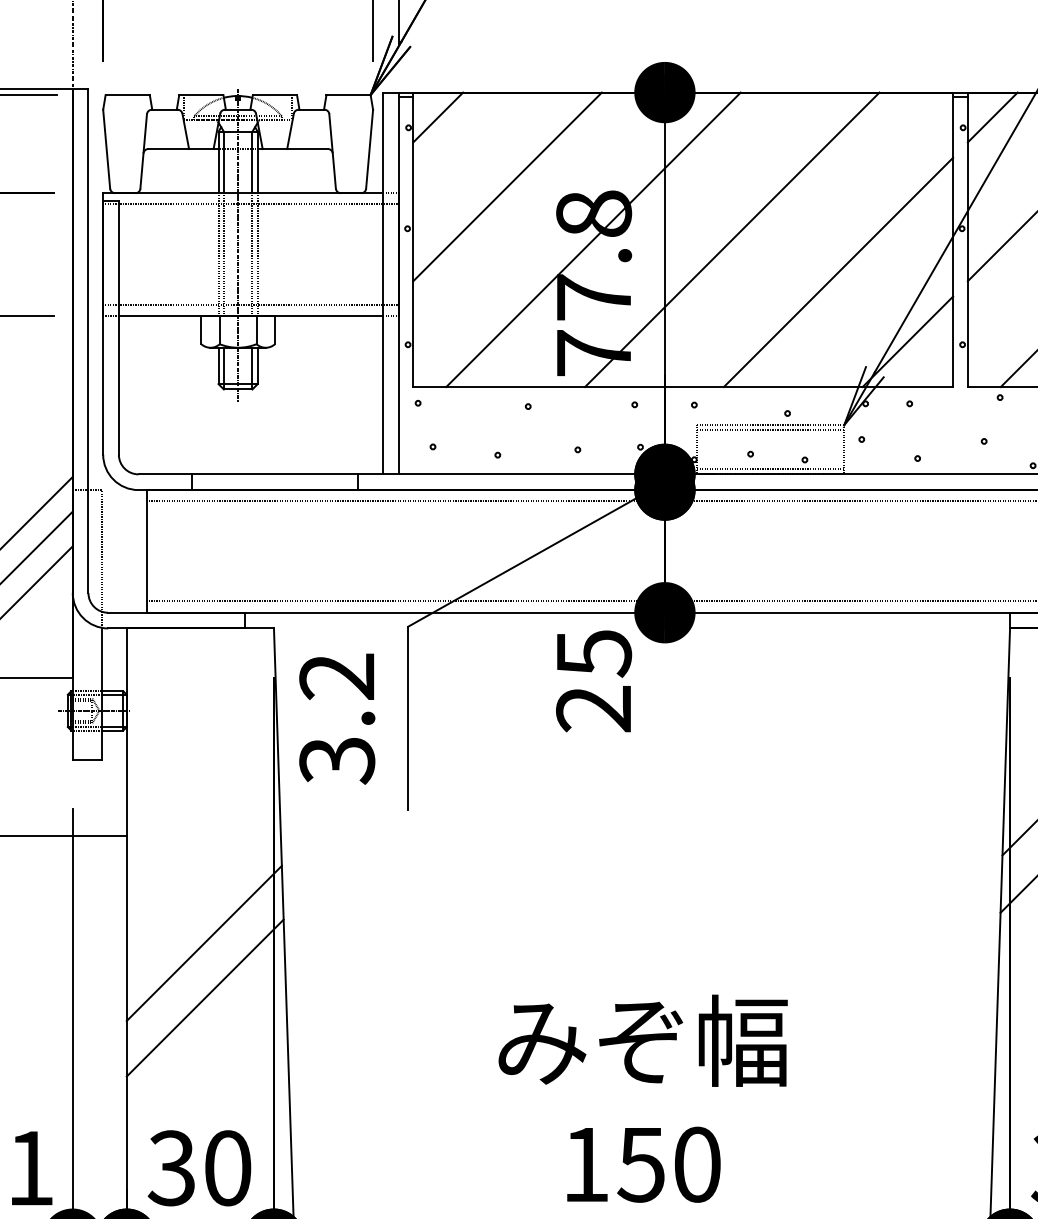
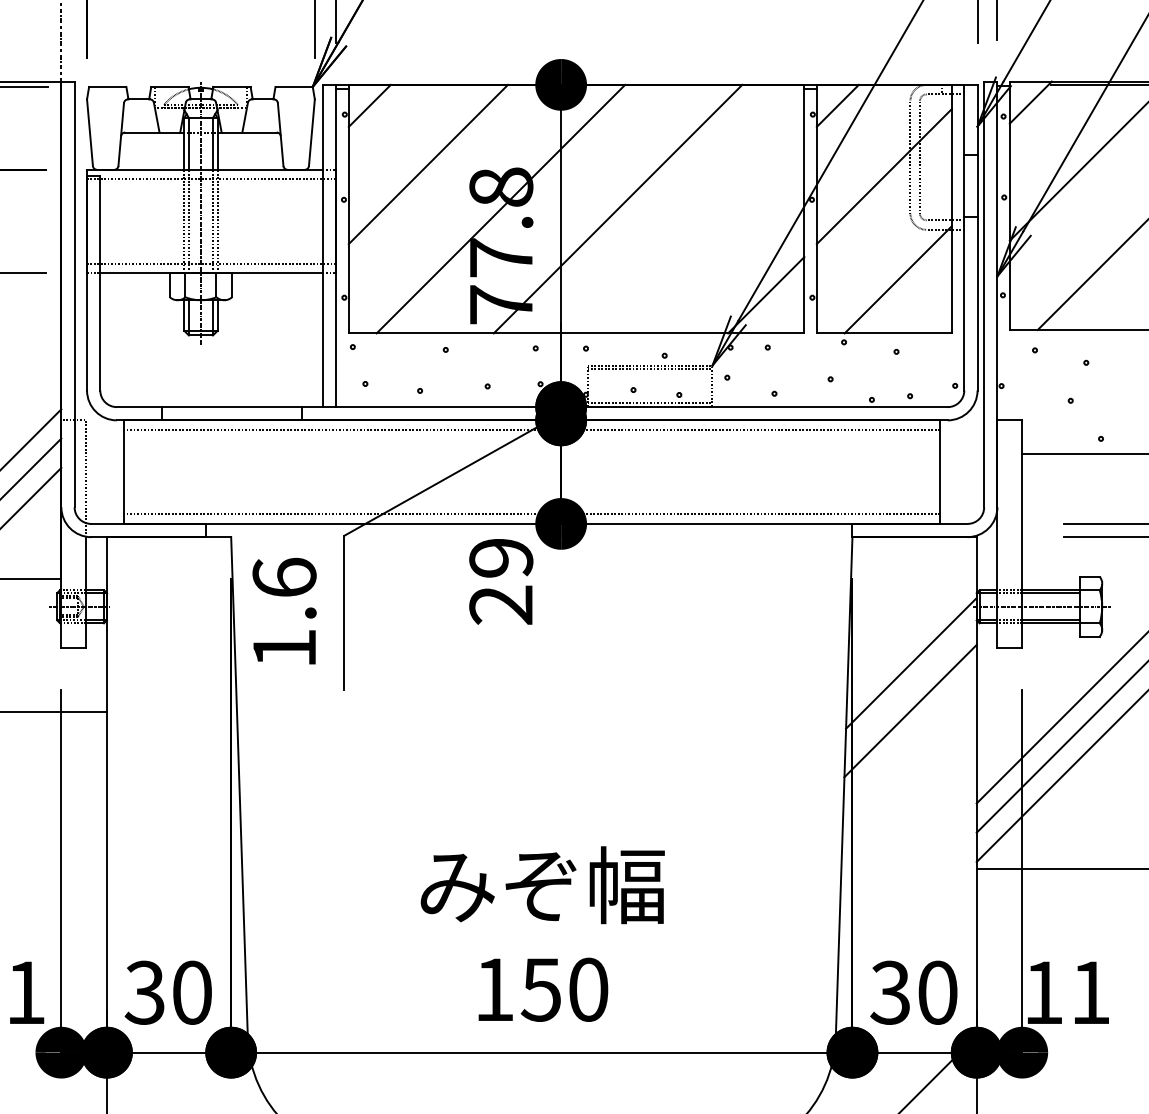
line: (838, 272) -> (707, 236), removed
text: (594, 653) -> (501, 558), 25 -> 29
text: (337, 718) -> (284, 613), 3.2 -> 1.6
line: (203, 942) -> (171, 802), removed
line: (204, 997) -> (172, 848), removed

